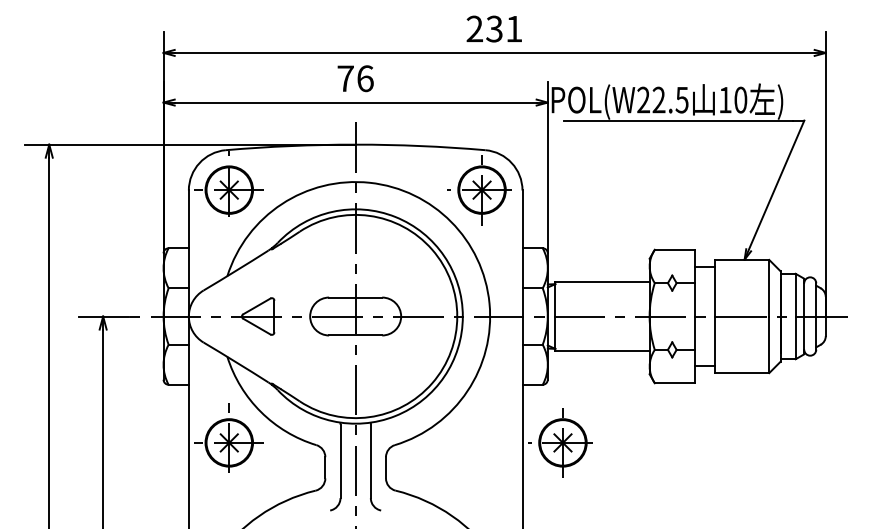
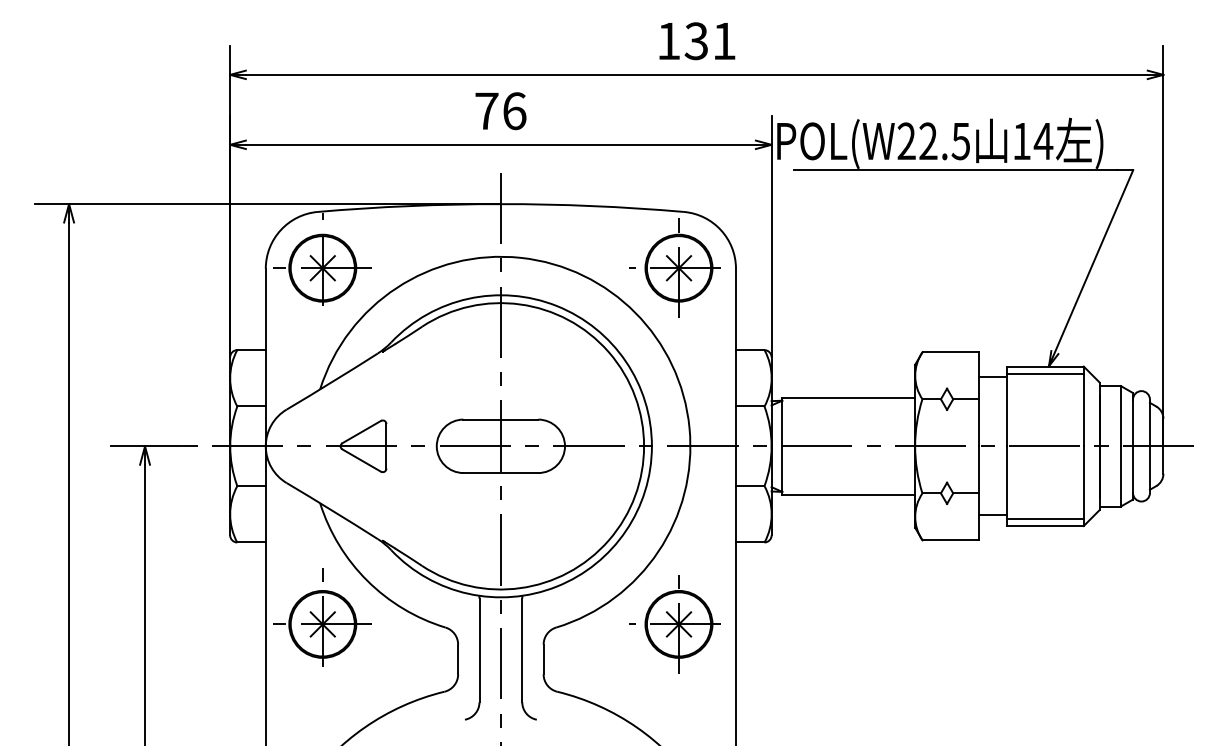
text: (474, 28) -> (668, 40), 231 -> 131
text: (740, 100) -> (1043, 141), 10 -> 14
line: (742, 264) -> (1045, 373), added
line: (742, 367) -> (1045, 518), added
part: (559, 442) -> (674, 624), moved

